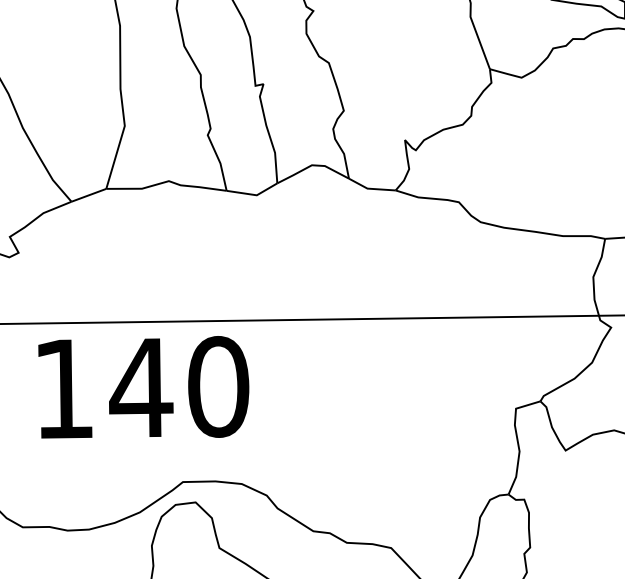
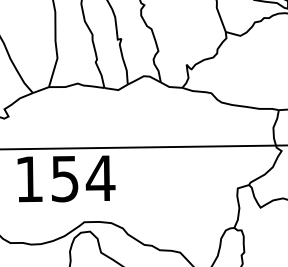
text: (179, 387) -> (82, 178), 140 -> 154

